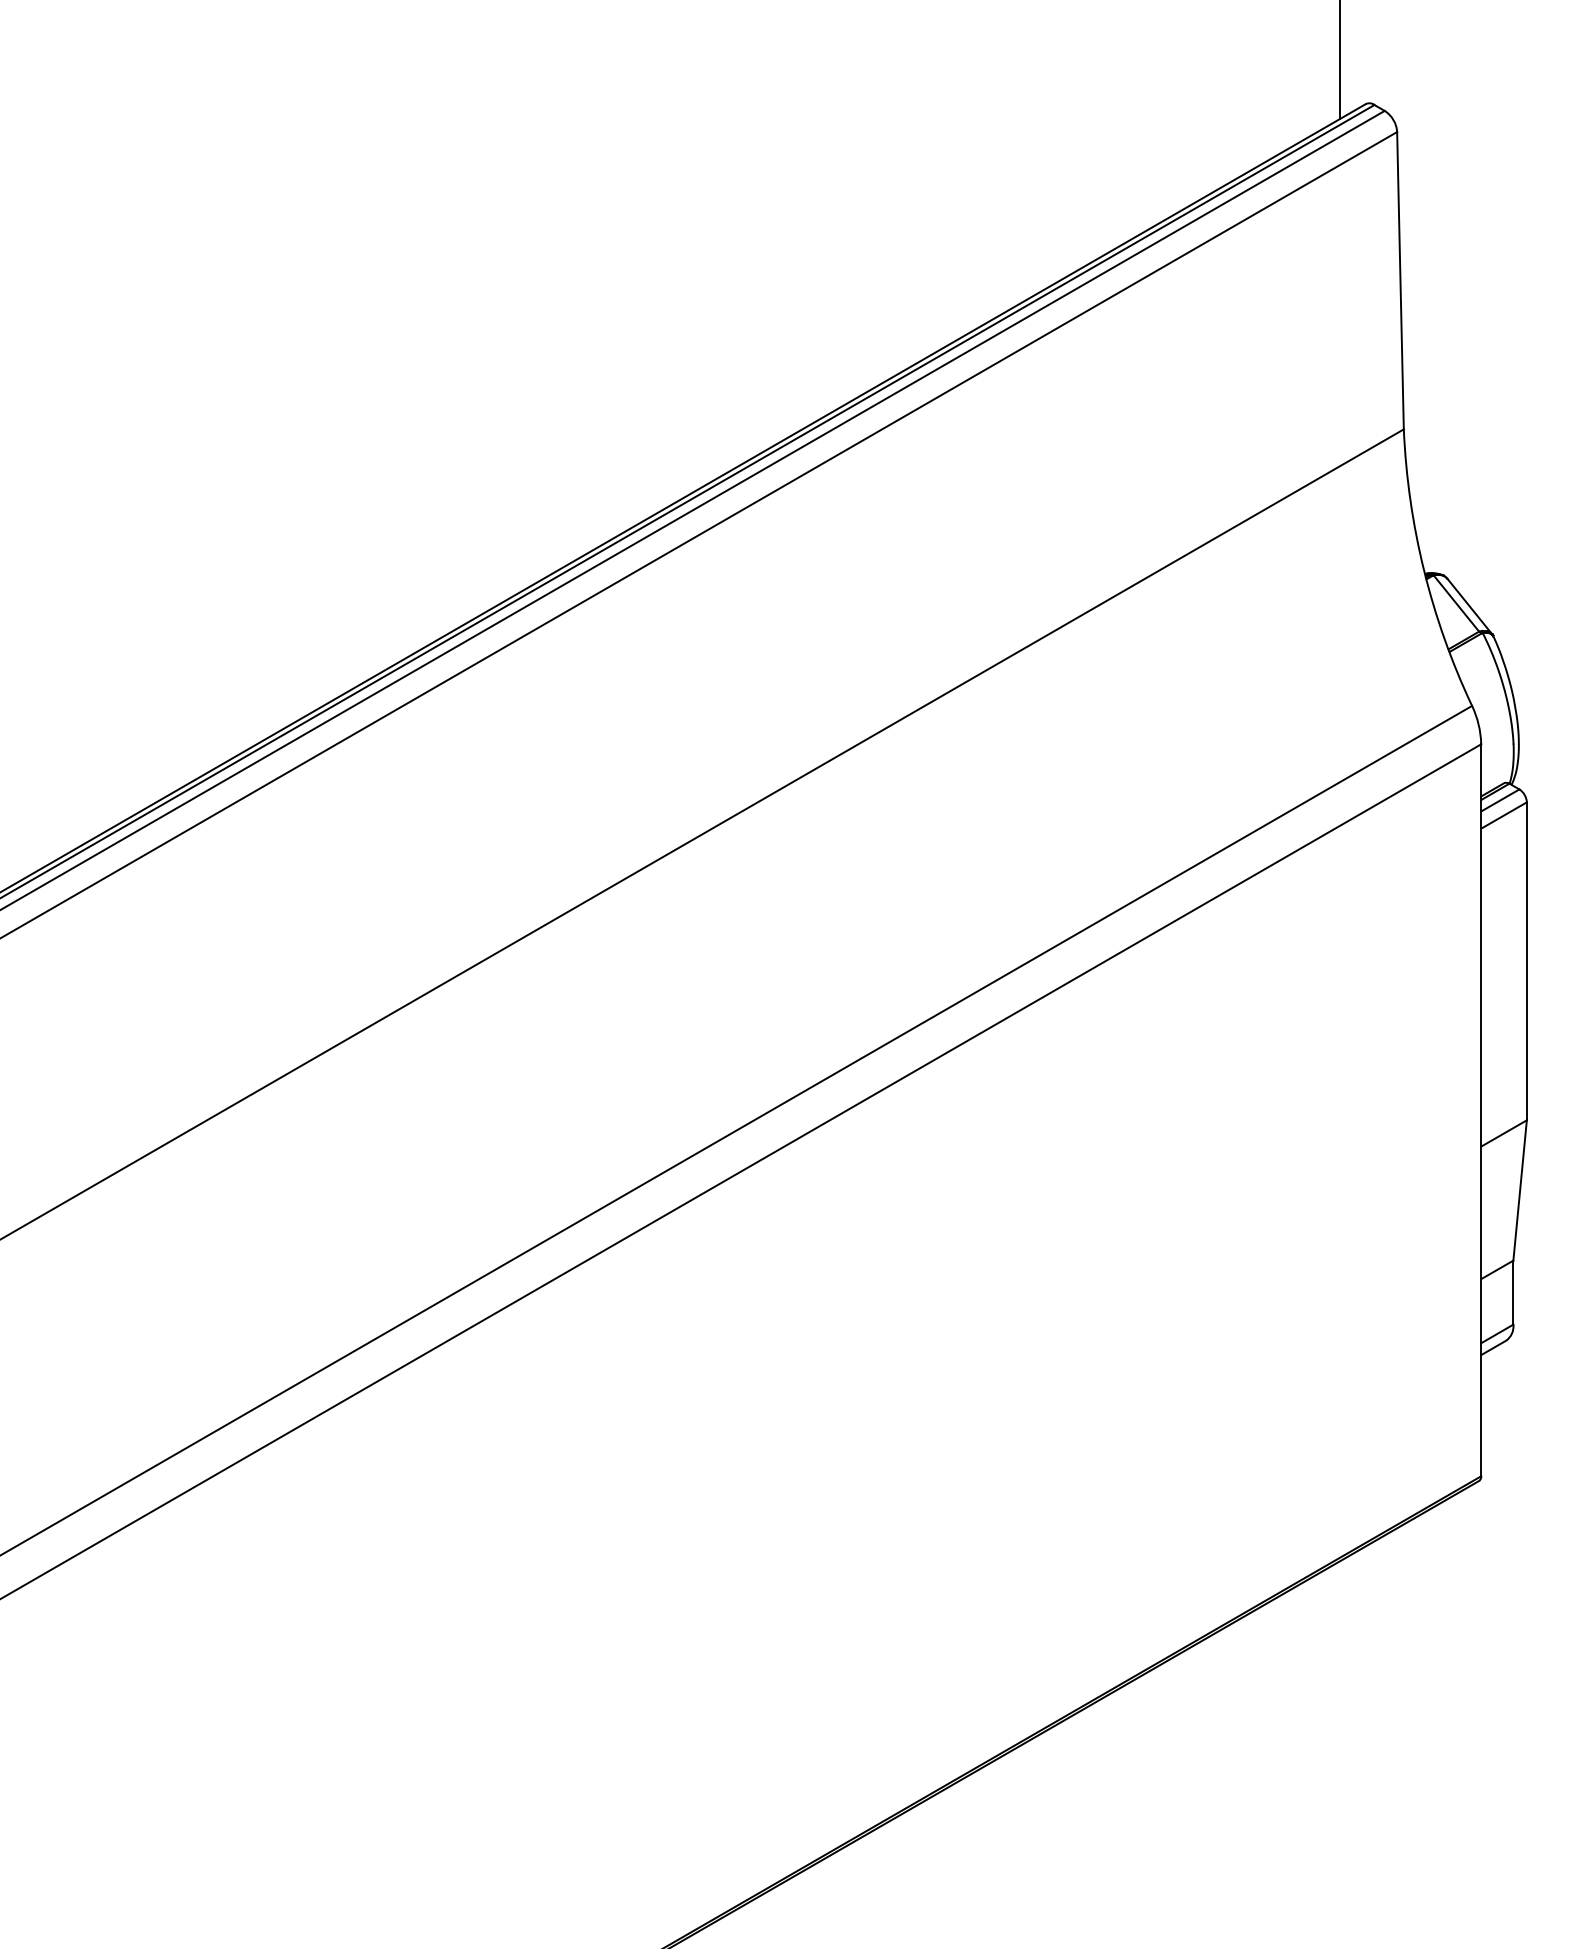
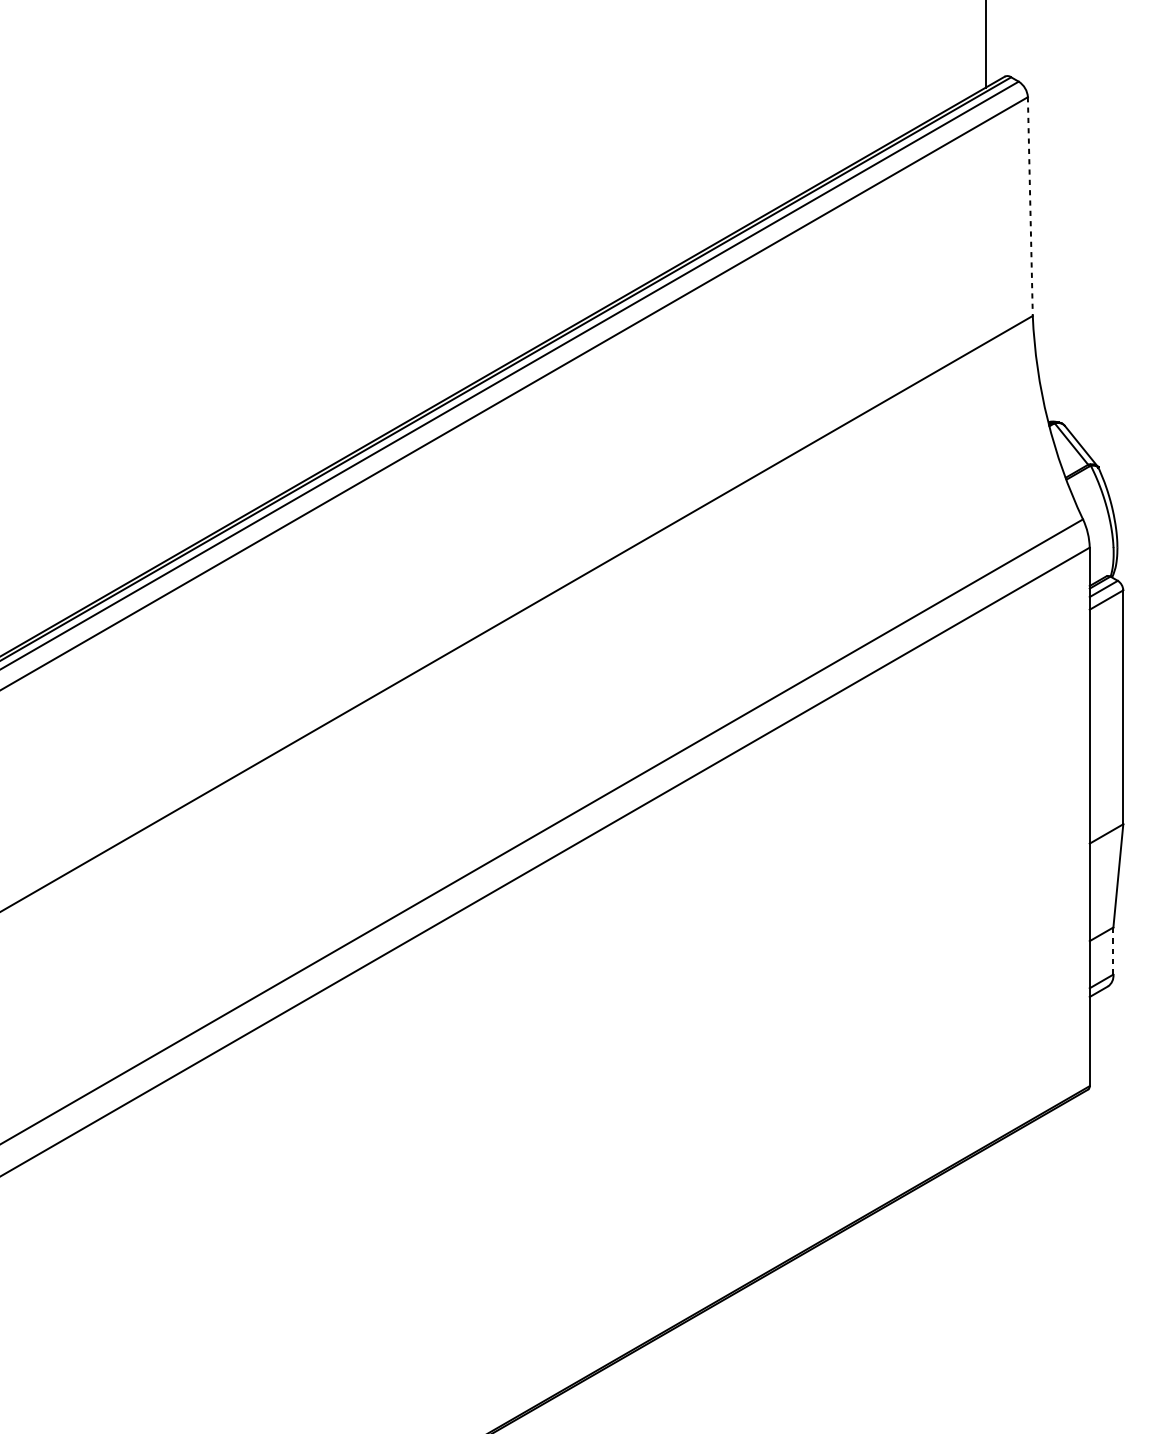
line: (1400, 280) -> (1030, 206), solid -> dashed
line: (1513, 1292) -> (1113, 950), solid -> dashed

